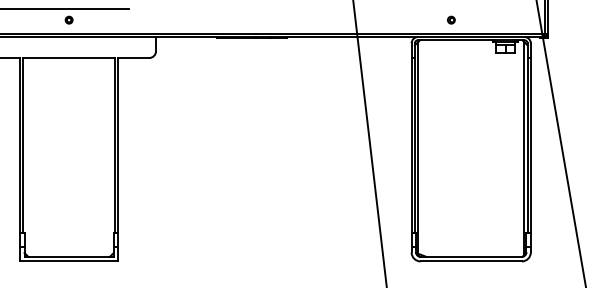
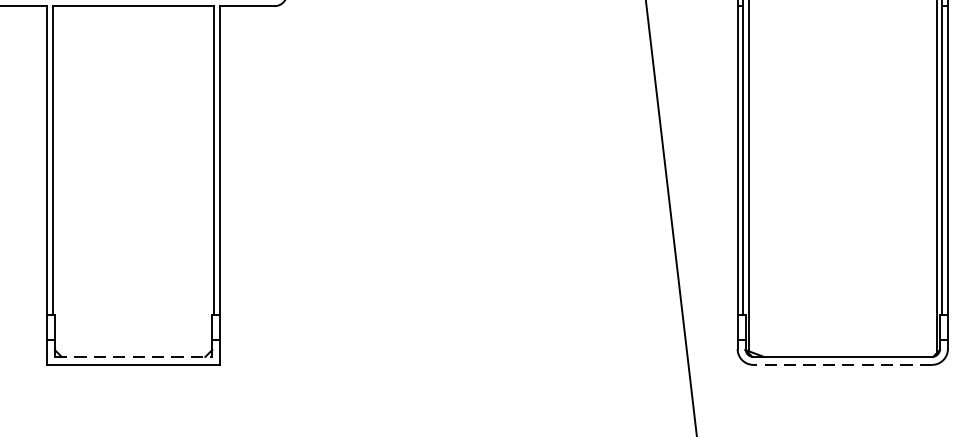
line: (69, 256) -> (134, 356), solid -> dashed
line: (471, 261) -> (843, 365), solid -> dashed

